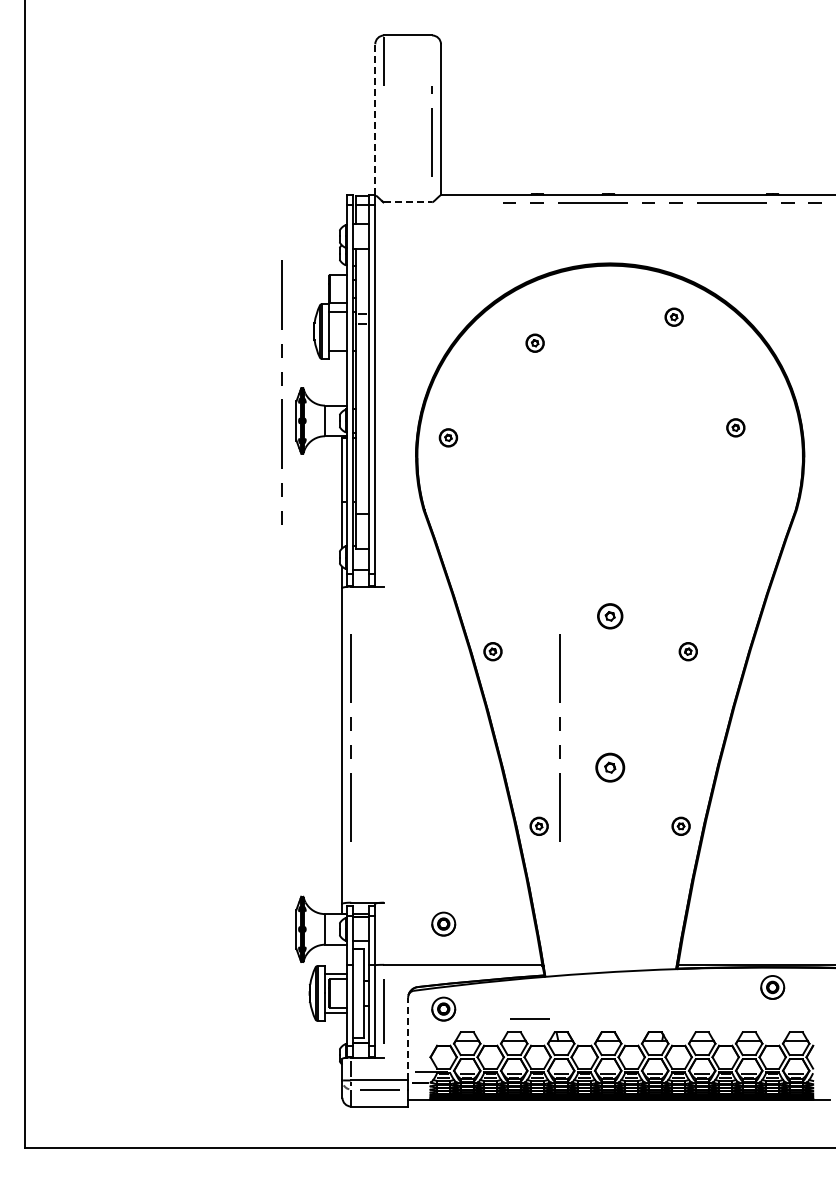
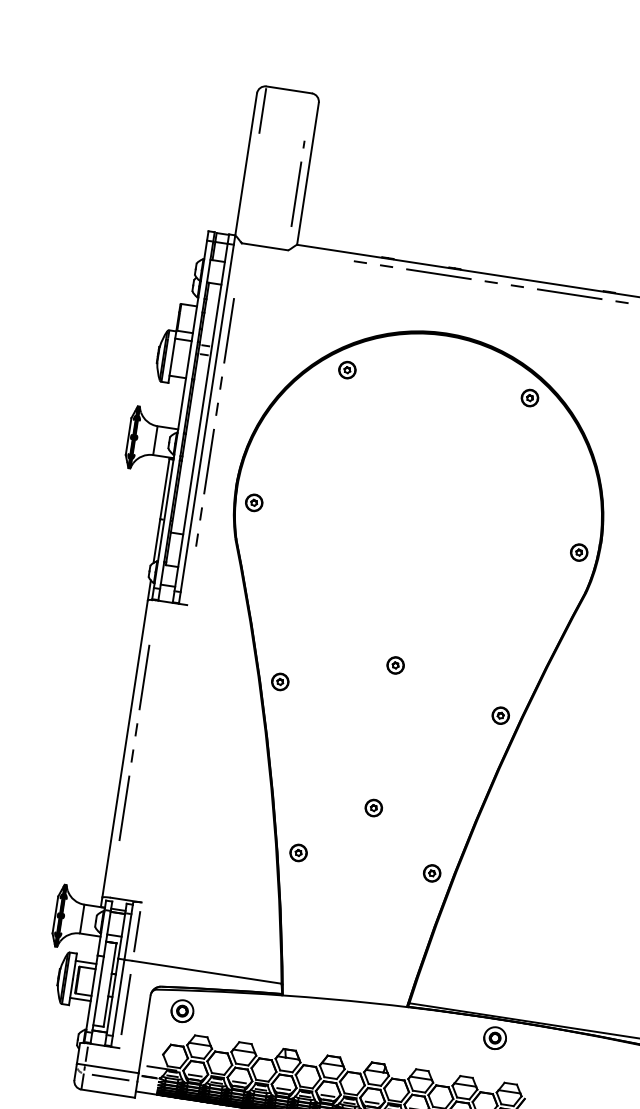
line: (375, 119) -> (246, 164), dashed -> solid
line: (408, 202) -> (265, 247), dashed -> solid
part: (673, 316) -> (529, 397), moved
part: (534, 342) -> (346, 369), moved
line: (281, 385) -> (215, 415), moved
part: (735, 427) -> (578, 552), moved
part: (448, 437) -> (254, 502), moved
part: (609, 615) -> (395, 664), size x0.71
part: (687, 651) -> (500, 715), moved
line: (559, 730) -> (331, 765), removed
part: (609, 767) -> (373, 807), size x0.62
part: (443, 923) -> (194, 930), removed
line: (384, 933) -> (137, 931), added
line: (529, 1018) -> (261, 1032), removed
line: (408, 1038) -> (145, 1033), dashed -> solid

